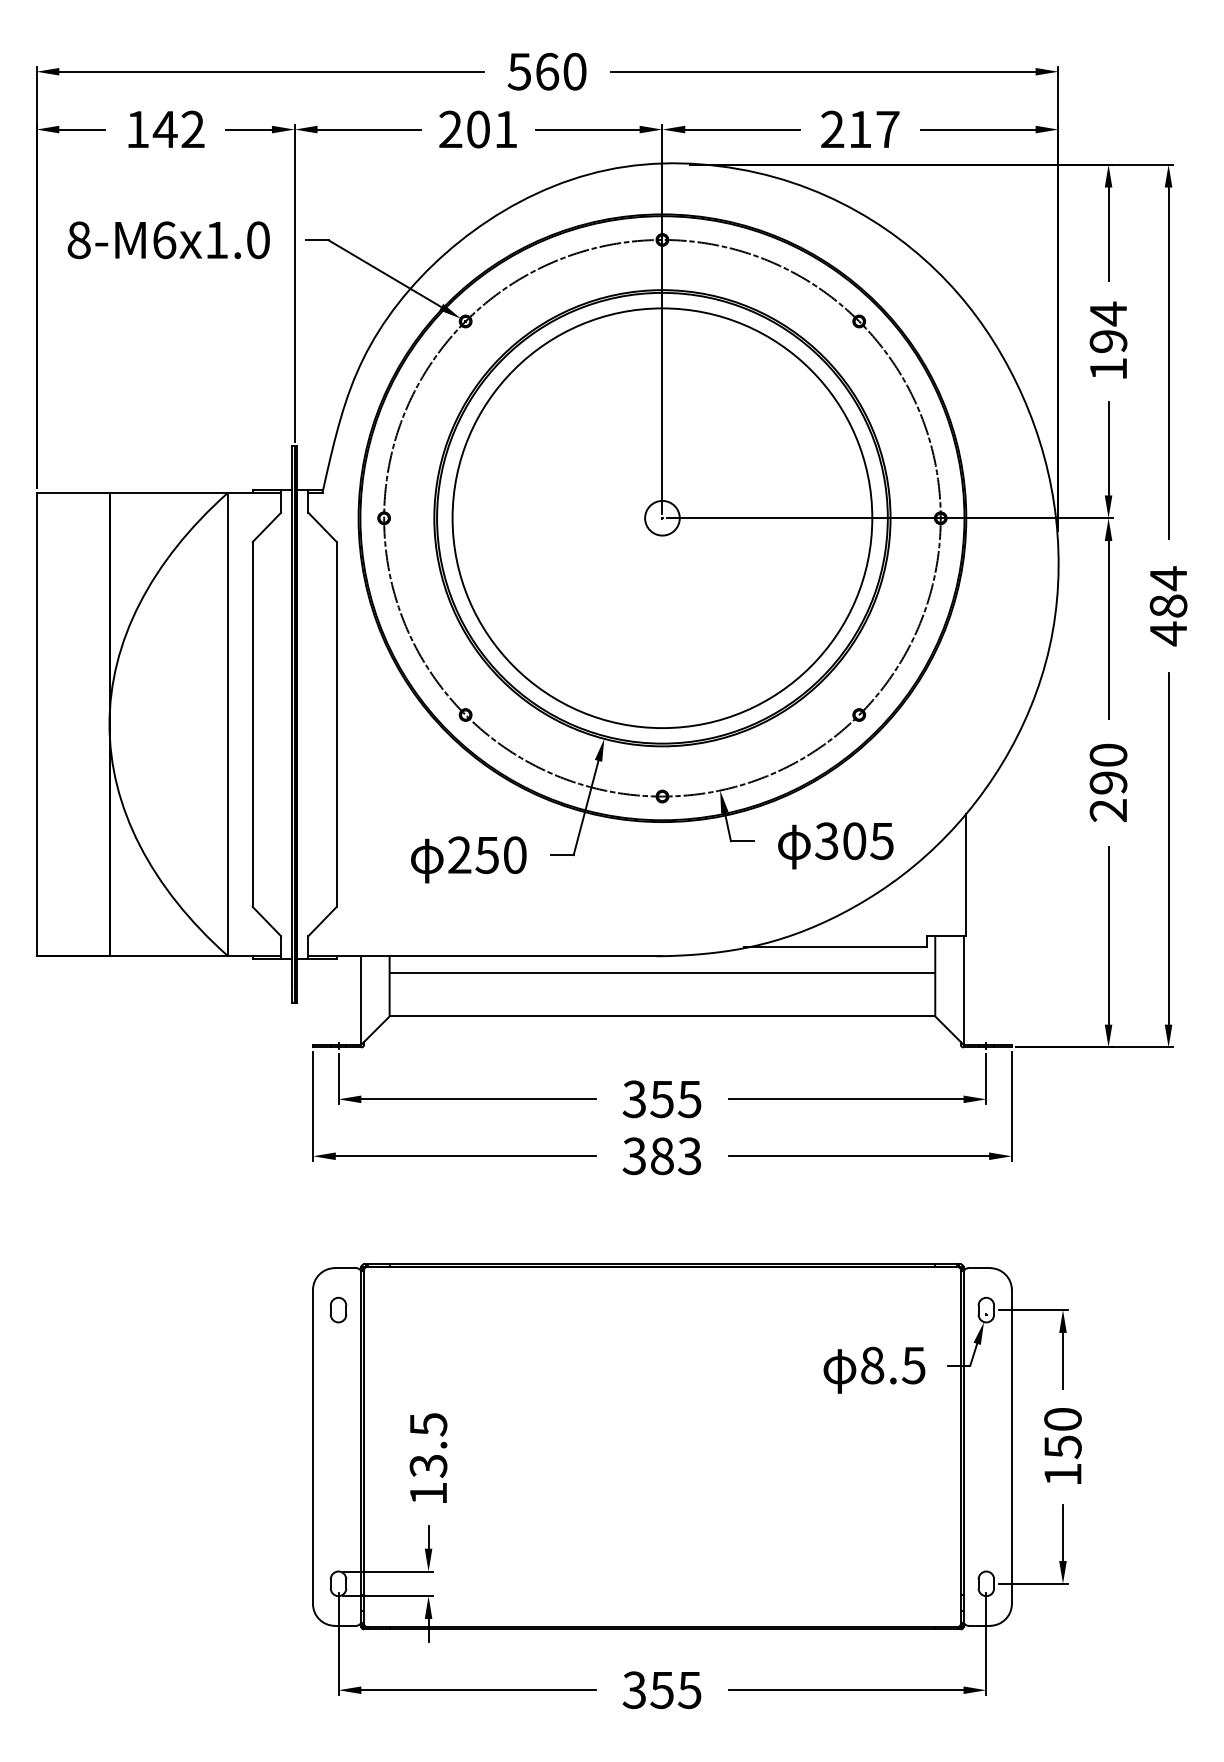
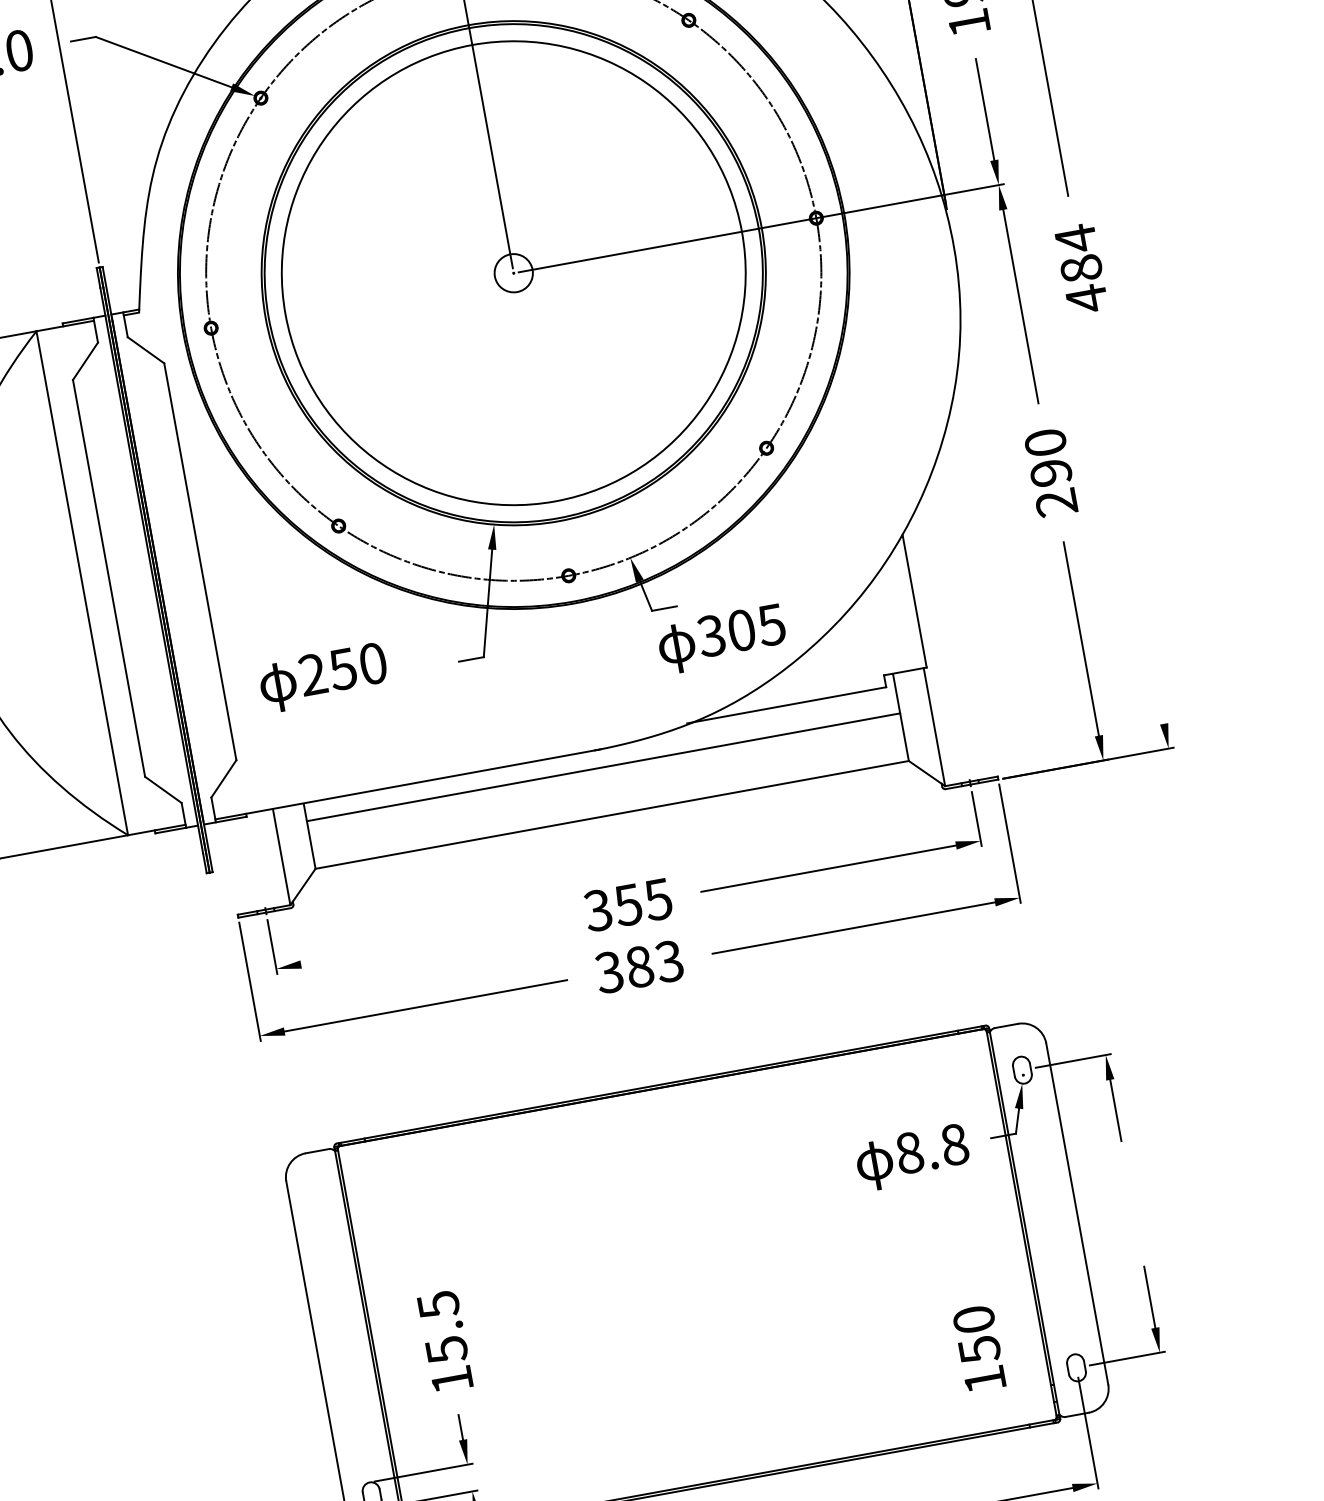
text: (835, 845) -> (721, 638), moved
line: (1168, 848) -> (1129, 532), removed
text: (468, 859) -> (323, 677), moved
line: (478, 1099) -> (428, 941), removed
part: (338, 1309) -> (317, 1197), removed
text: (913, 1365) -> (954, 1144), 8.5 -> 8.8
text: (1062, 1445) -> (978, 1348), moved
text: (428, 1465) -> (446, 1349), 13.5 -> 15.5

